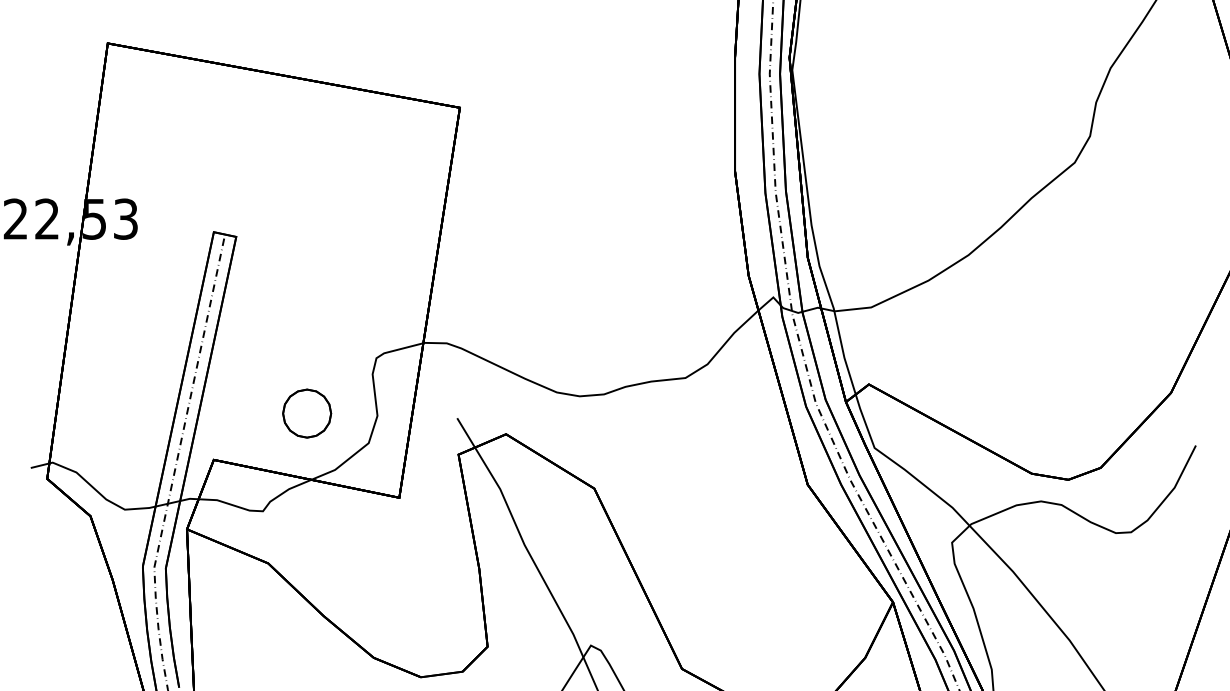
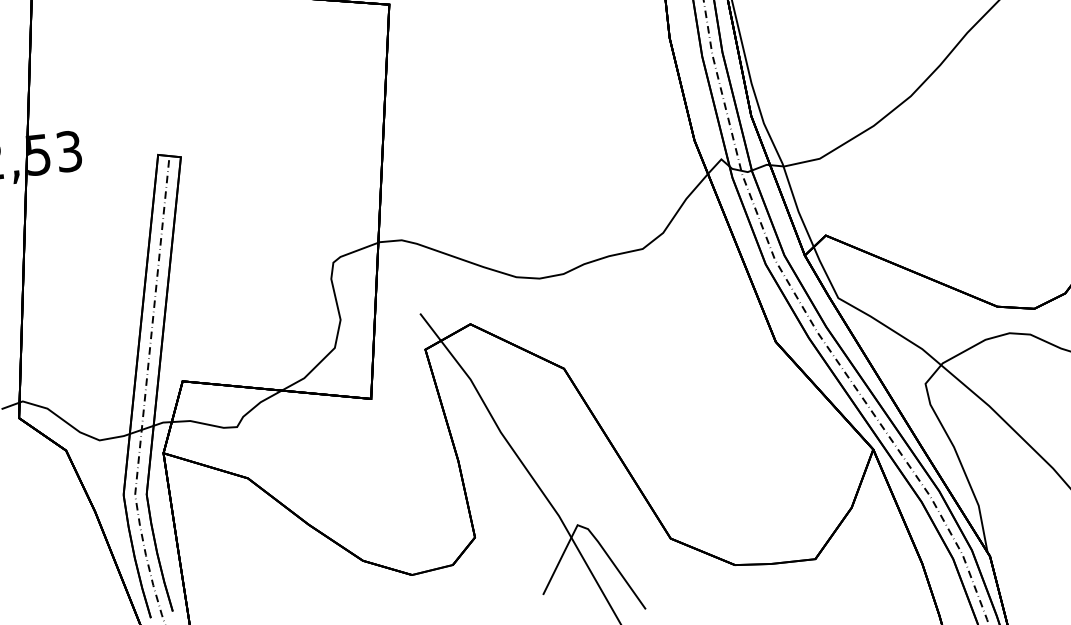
part: (307, 413) -> (270, 325), removed

